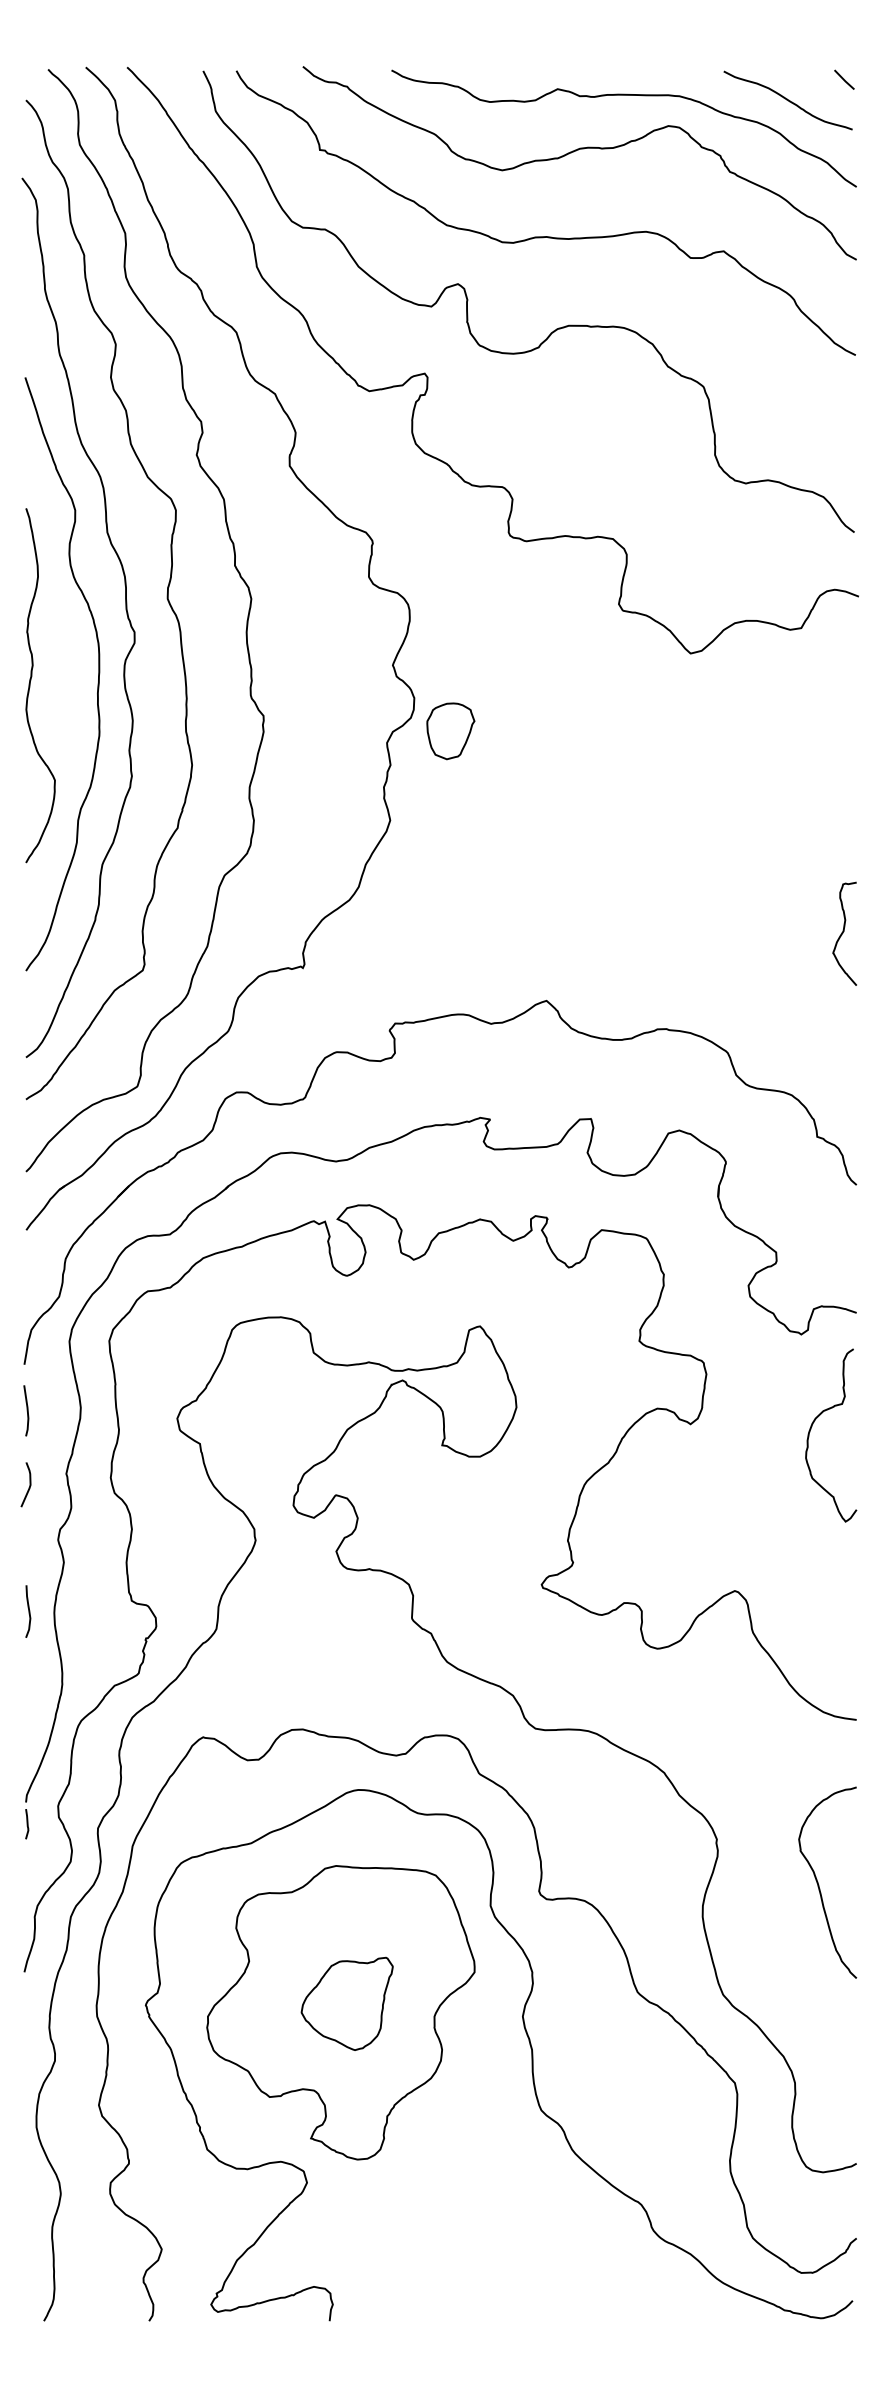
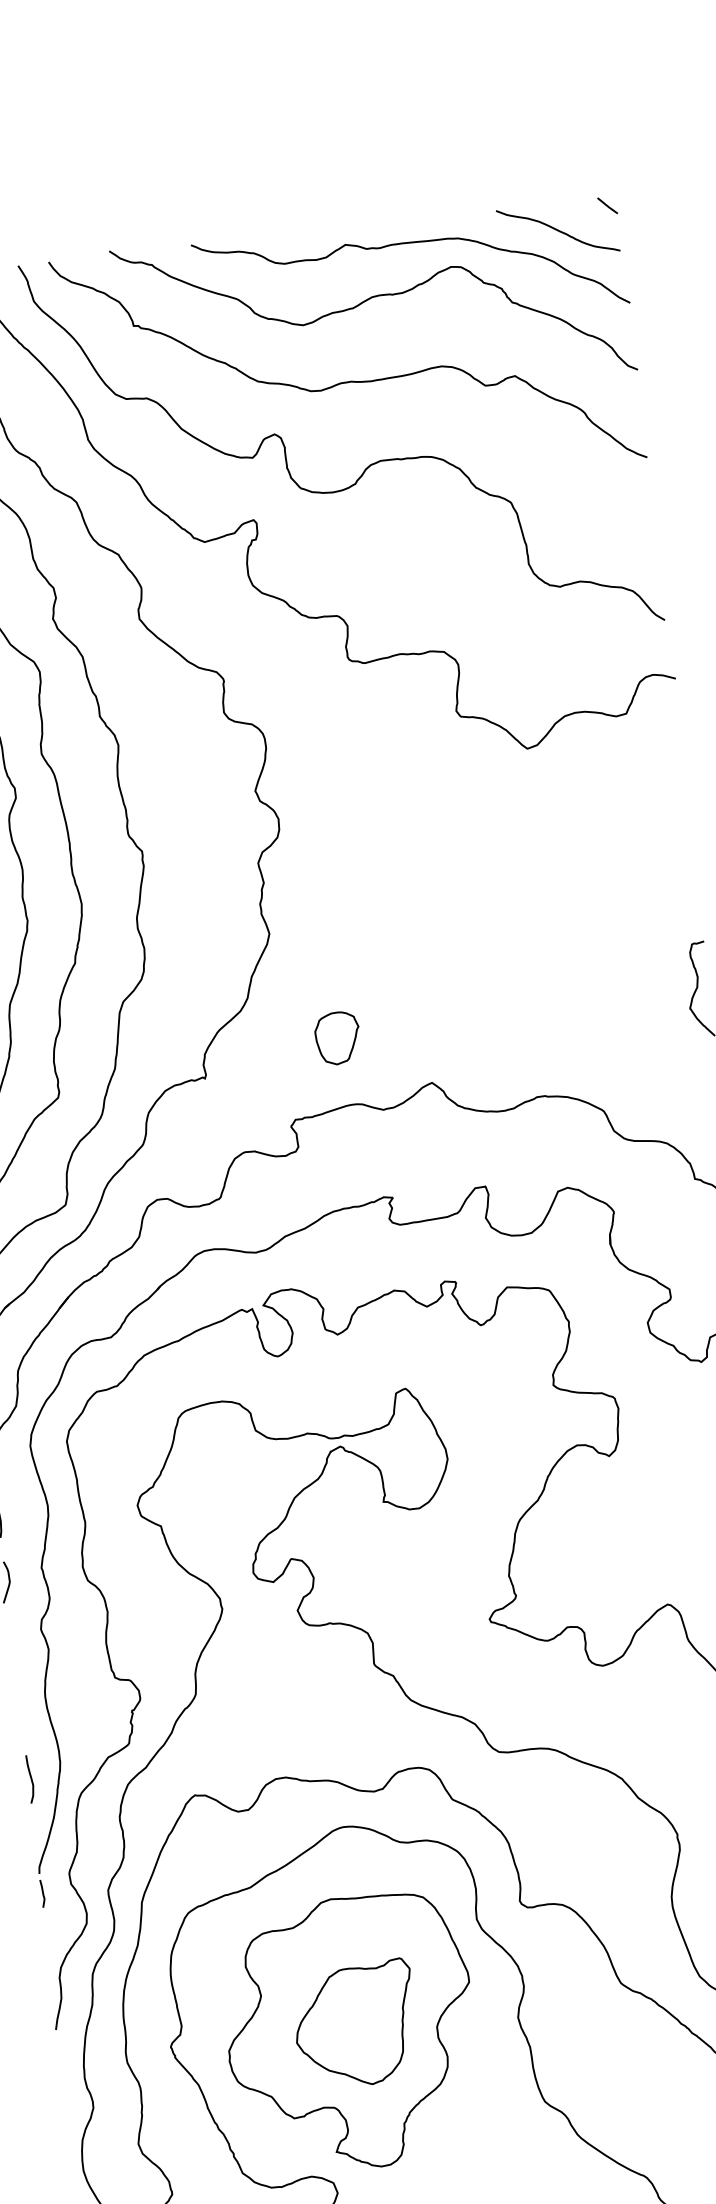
part: (450, 731) -> (337, 1038), moved
curve: (28, 1611) -> (30, 1779), moved
part: (347, 2003) -> (355, 2024), size x1.43

